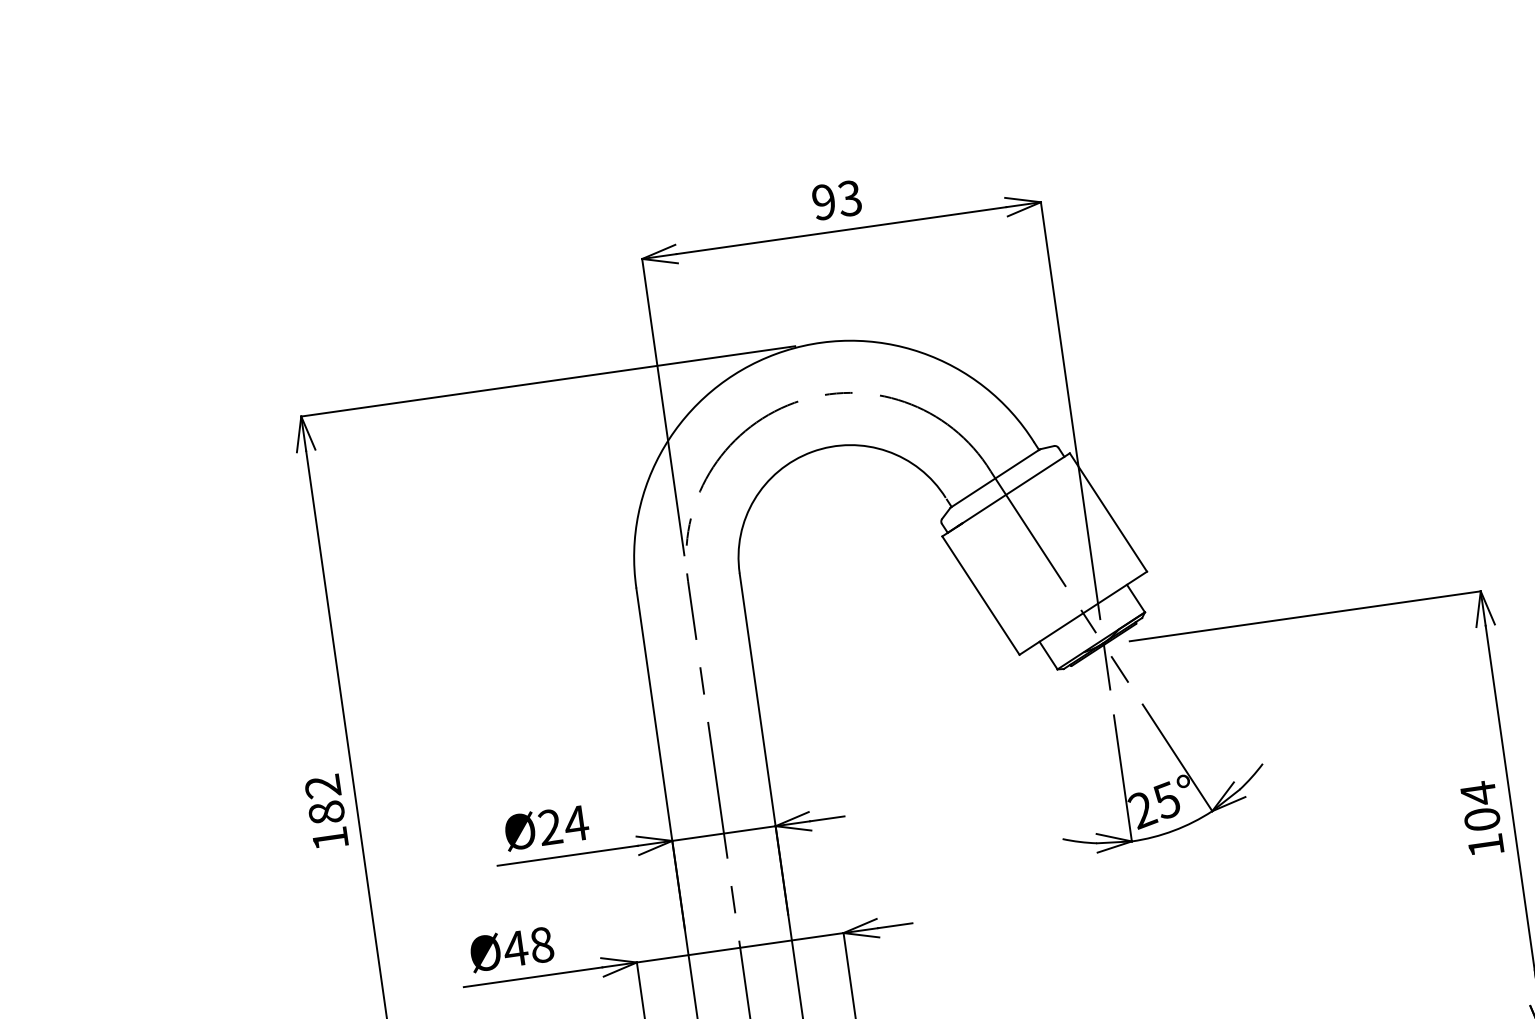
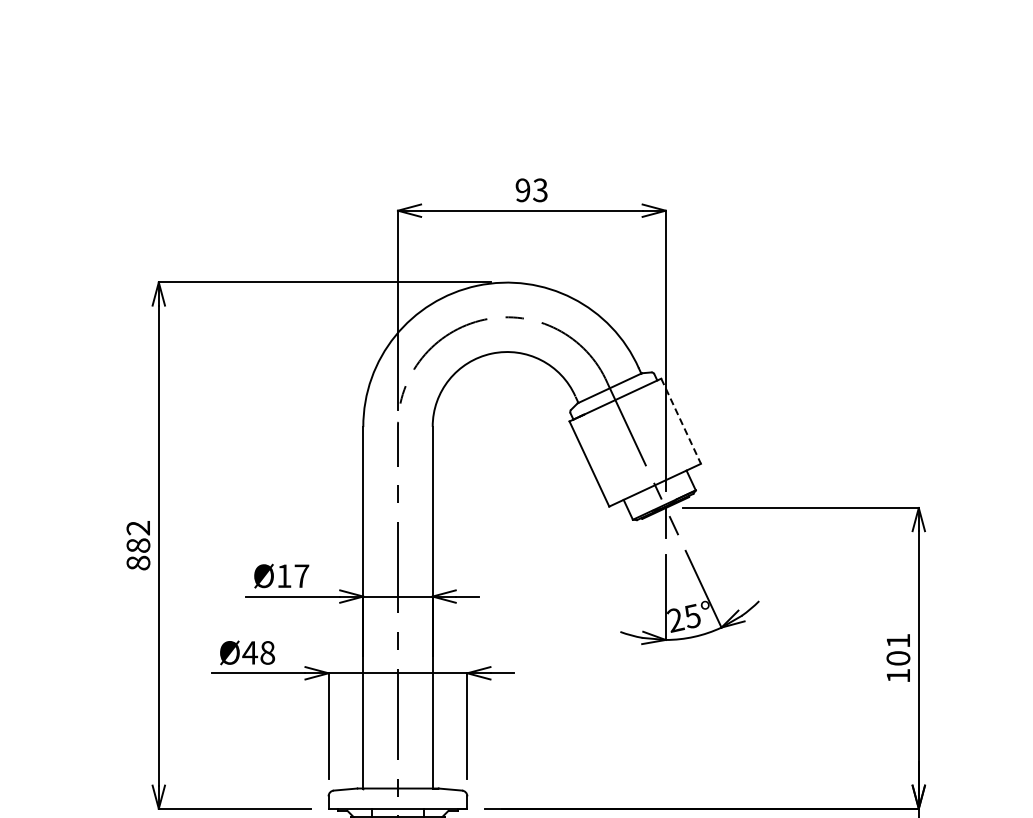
line: (1109, 512) -> (681, 421), solid -> dashed
text: (1478, 792) -> (898, 640), 104 -> 101
text: (563, 824) -> (293, 575), Ø24 -> Ø17
text: (330, 837) -> (138, 562), 182 -> 882

